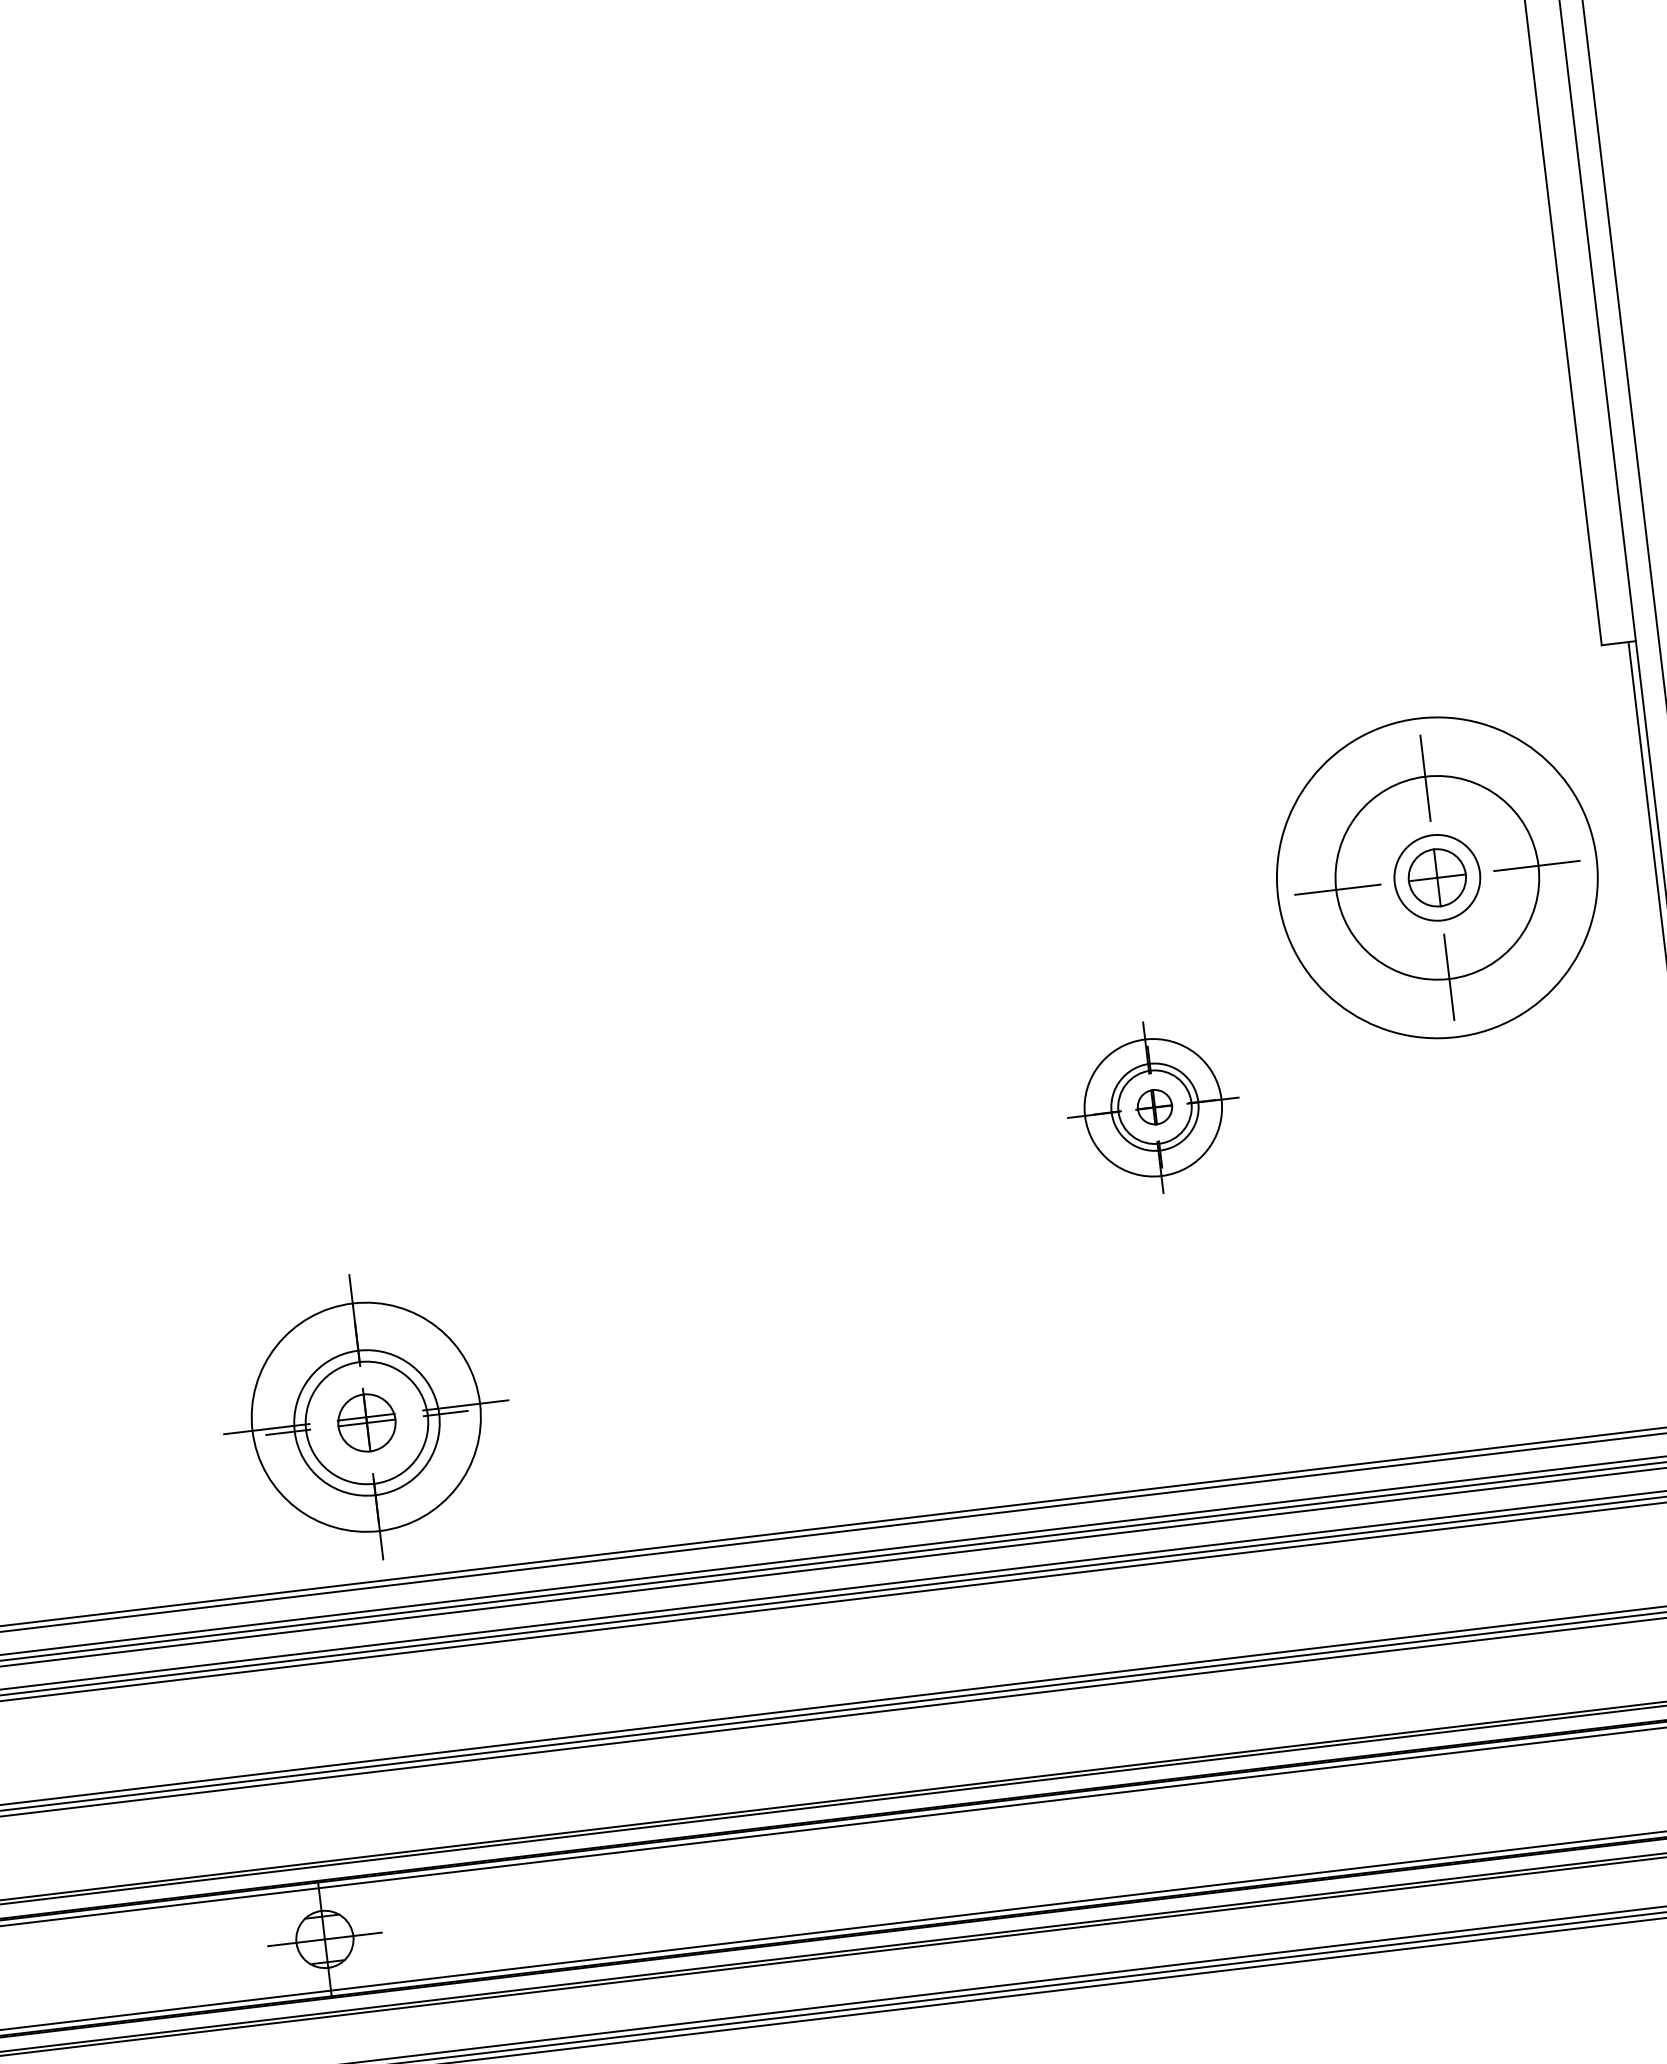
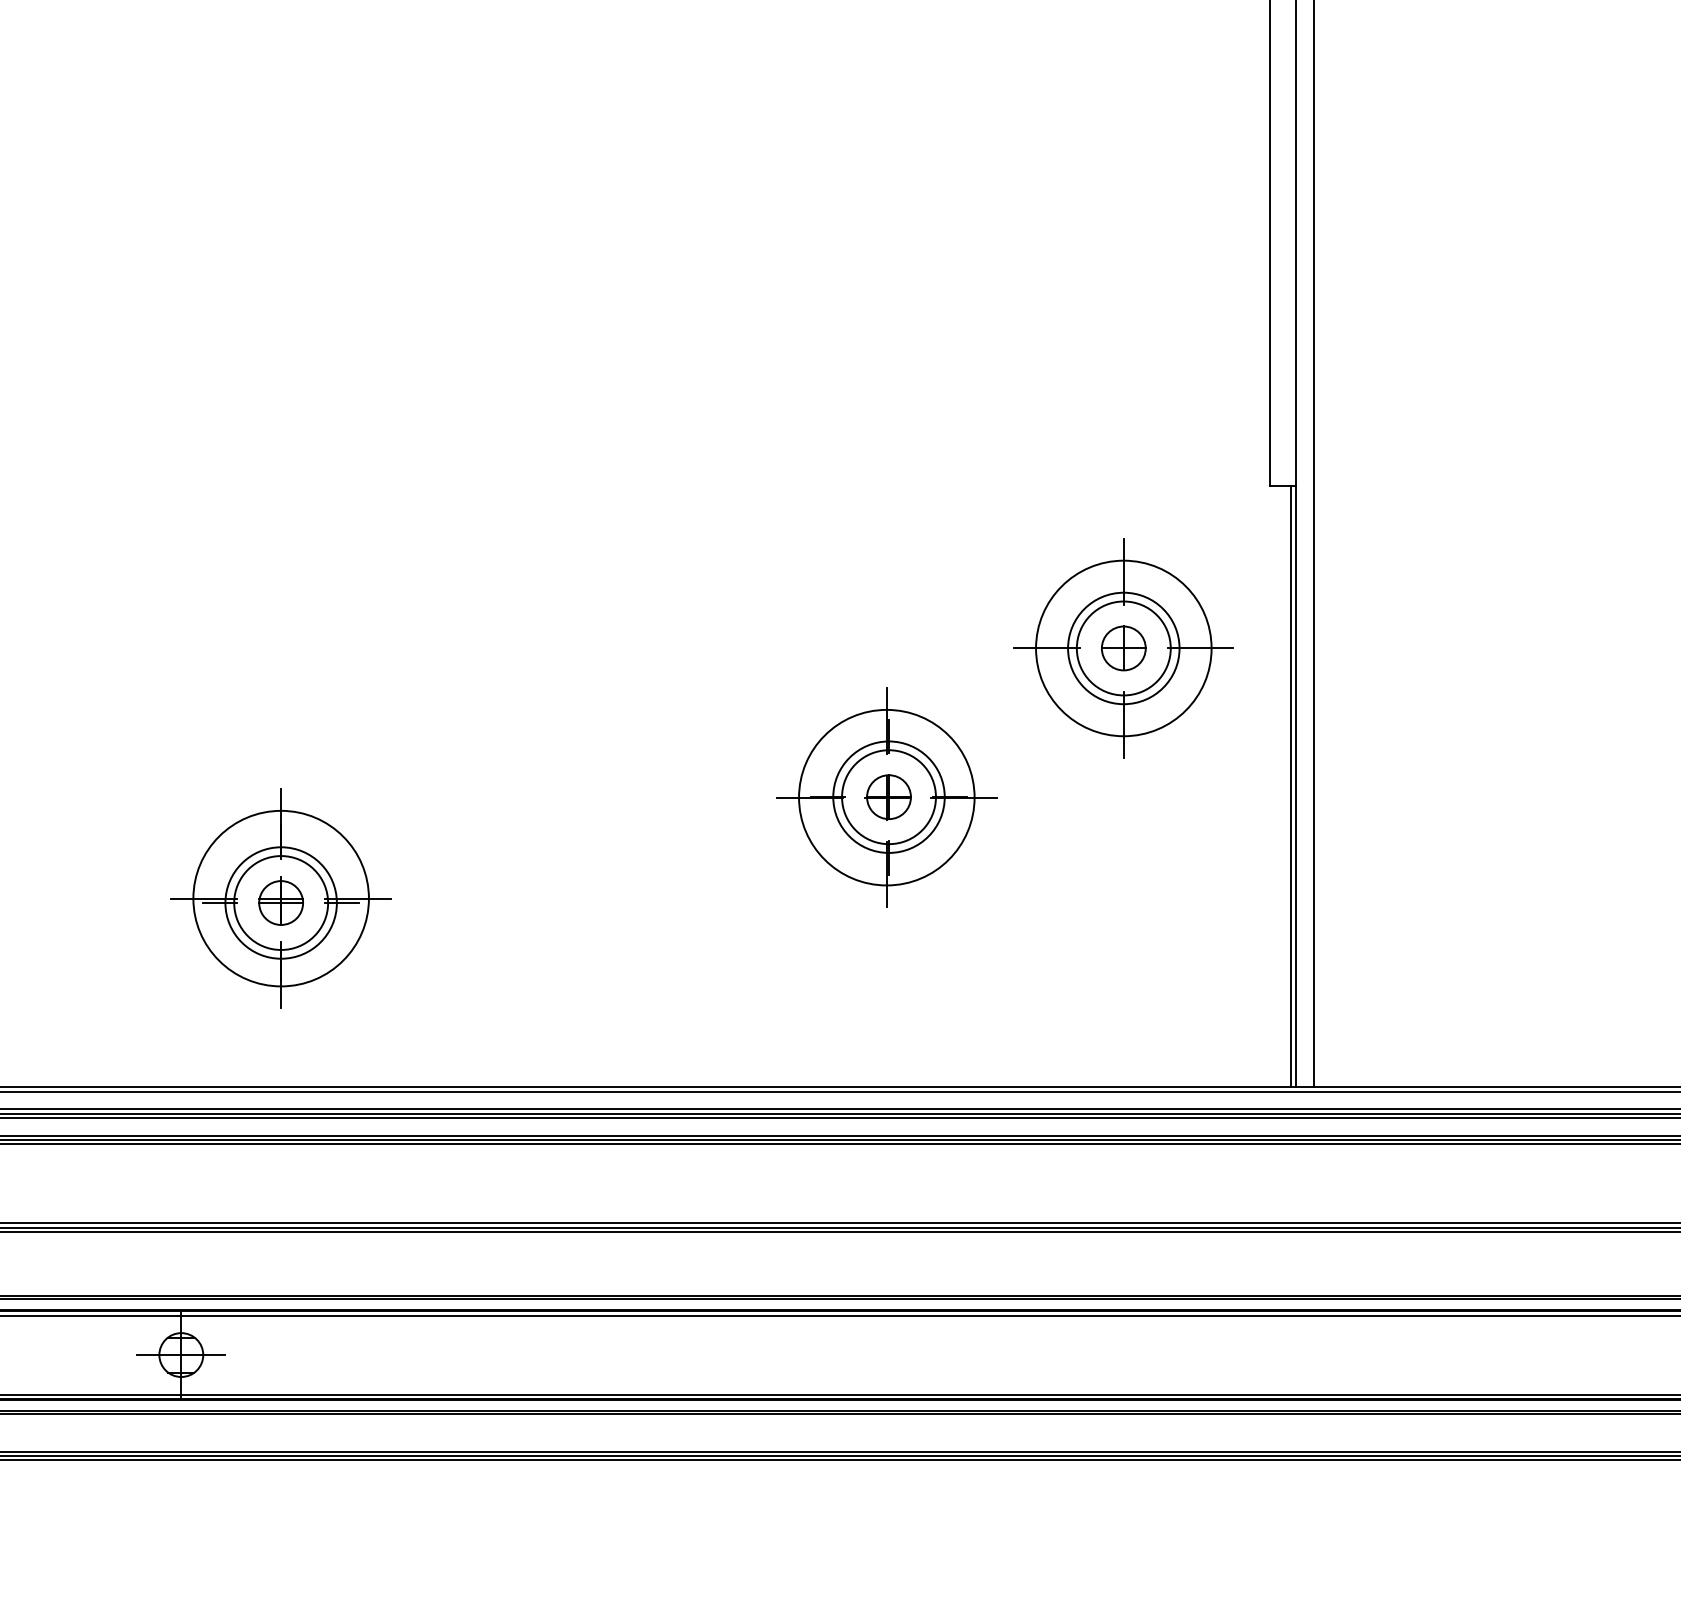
circle: (1436, 877) -> (1123, 648), size x0.71
circle: (1436, 877) -> (1123, 648), size x0.71
circle: (1436, 877) -> (1123, 648), size x1.43
part: (1152, 1107) -> (886, 797), size x1.67
part: (365, 1417) -> (280, 898), moved

